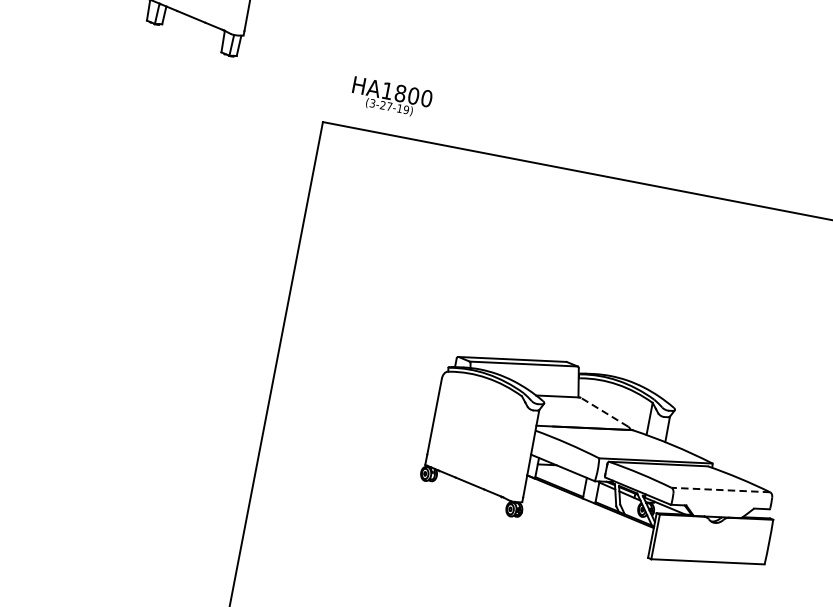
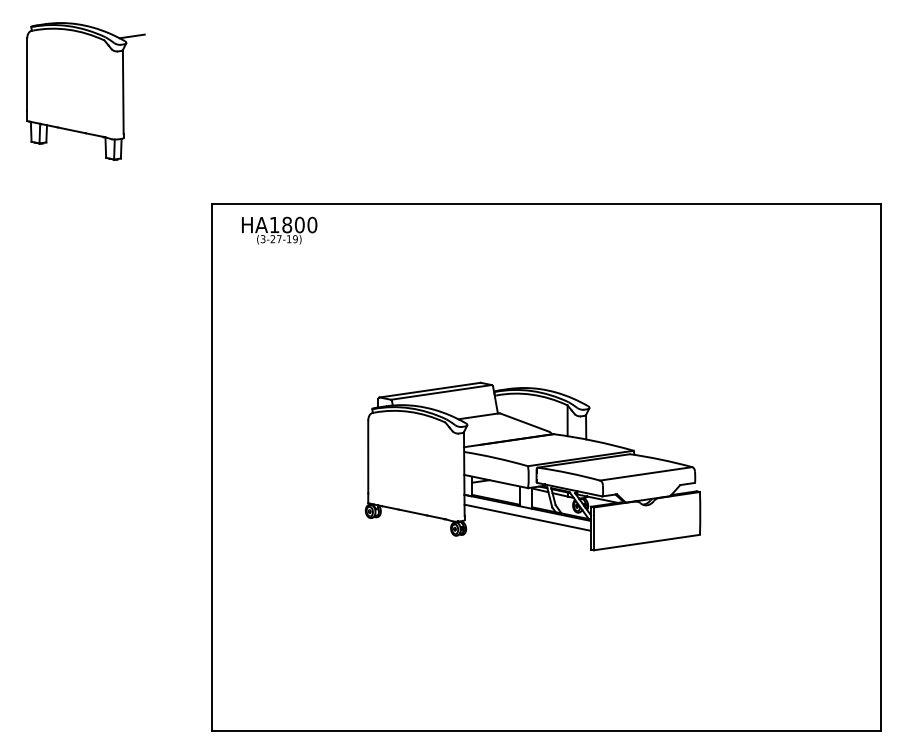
text: (391, 97) -> (279, 230), moved
line: (604, 412) -> (524, 422), dashed -> solid
line: (721, 489) -> (646, 473), dashed -> solid
line: (588, 511) -> (527, 517), added

